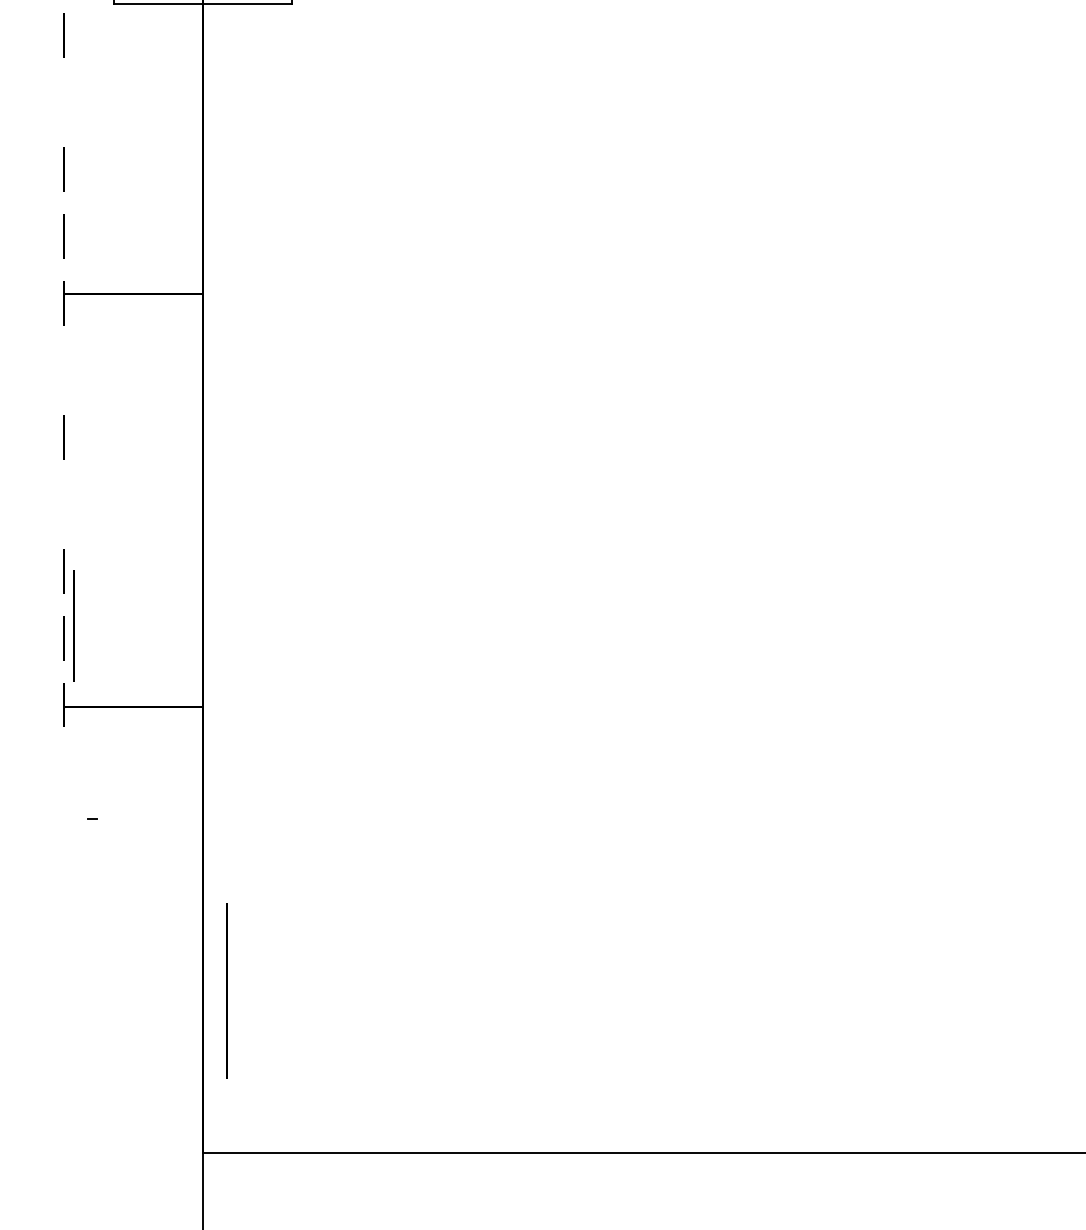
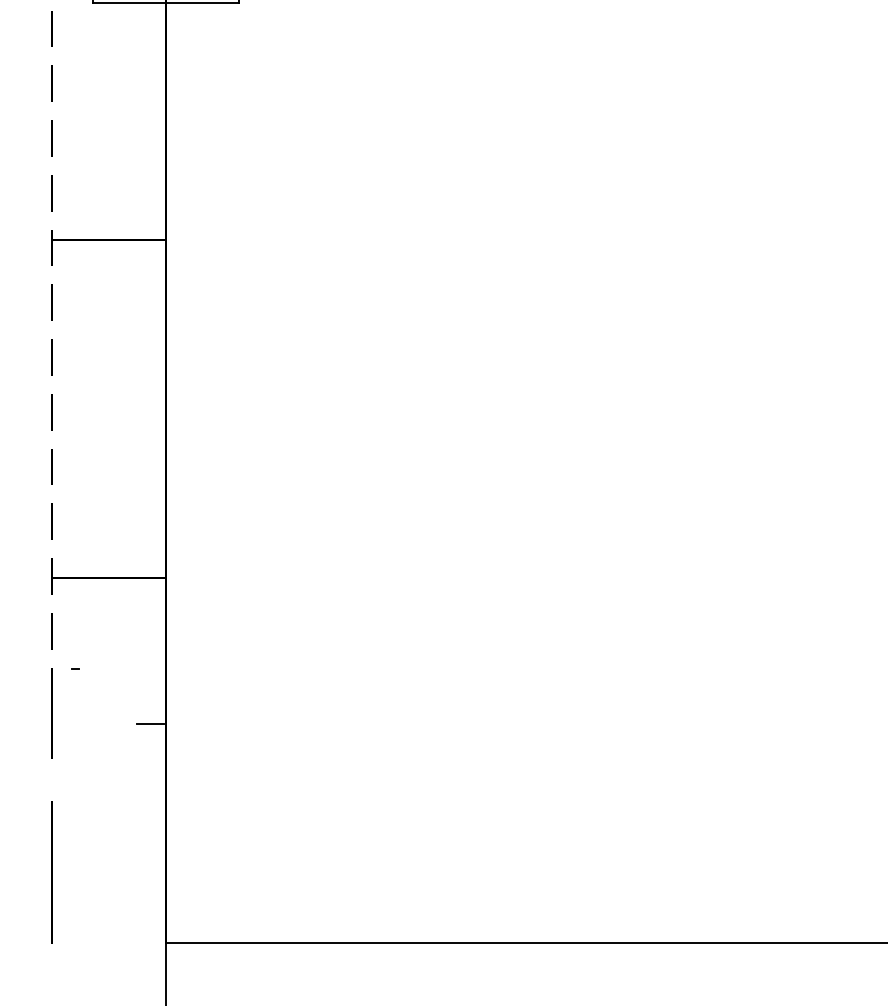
line: (63, 102) -> (51, 83), added
line: (63, 370) -> (51, 303), added
line: (63, 504) -> (51, 412), added
line: (73, 625) -> (51, 712), moved
line: (63, 771) -> (51, 631), added
line: (184, 885) -> (150, 724), added
line: (226, 990) -> (51, 872), moved

